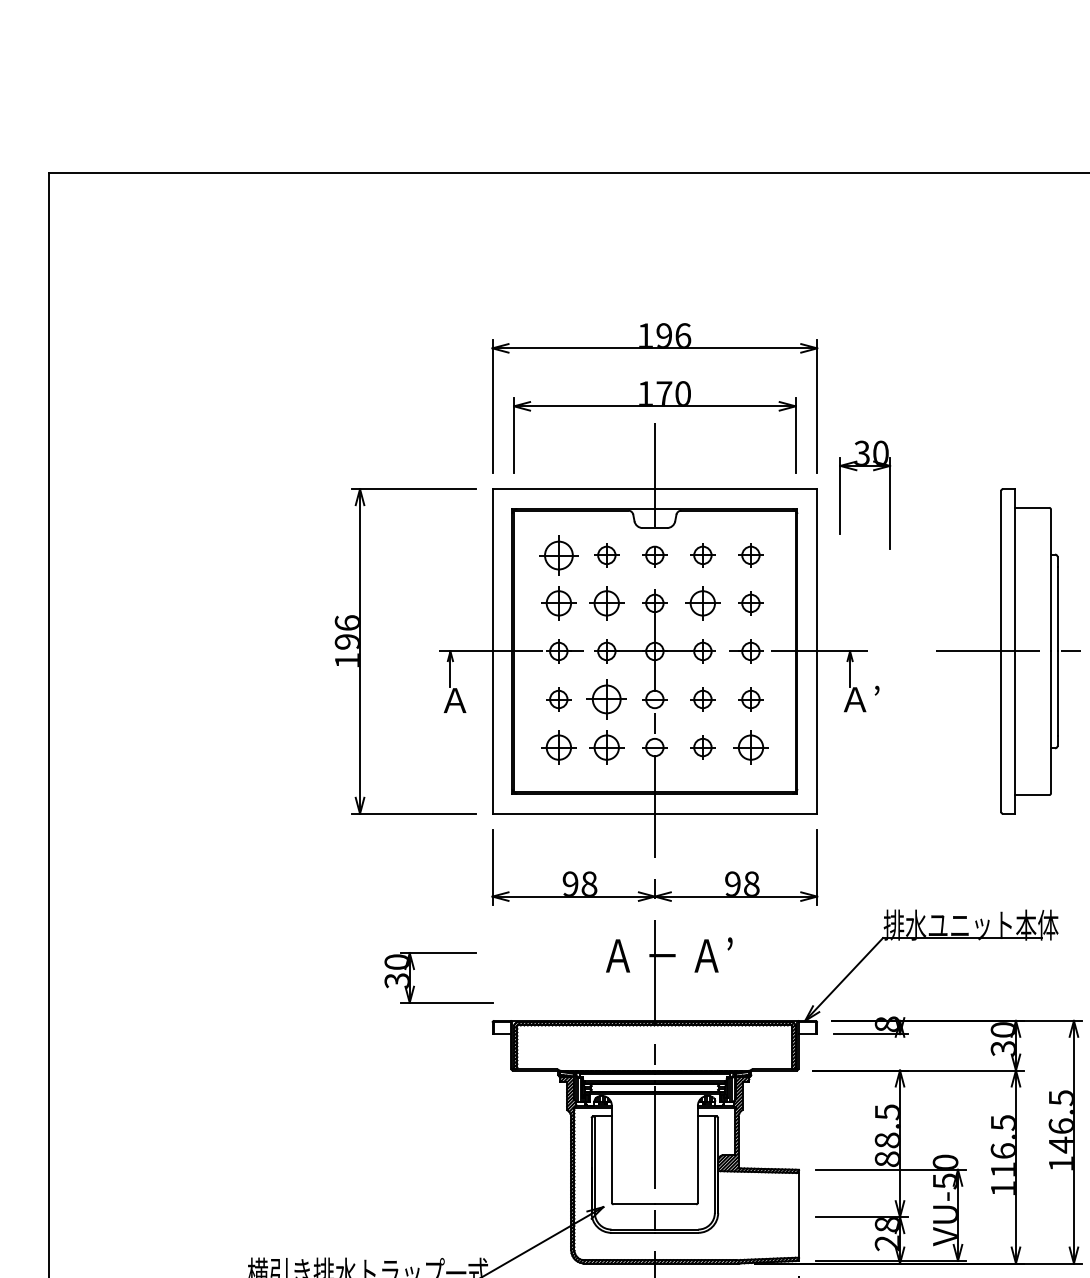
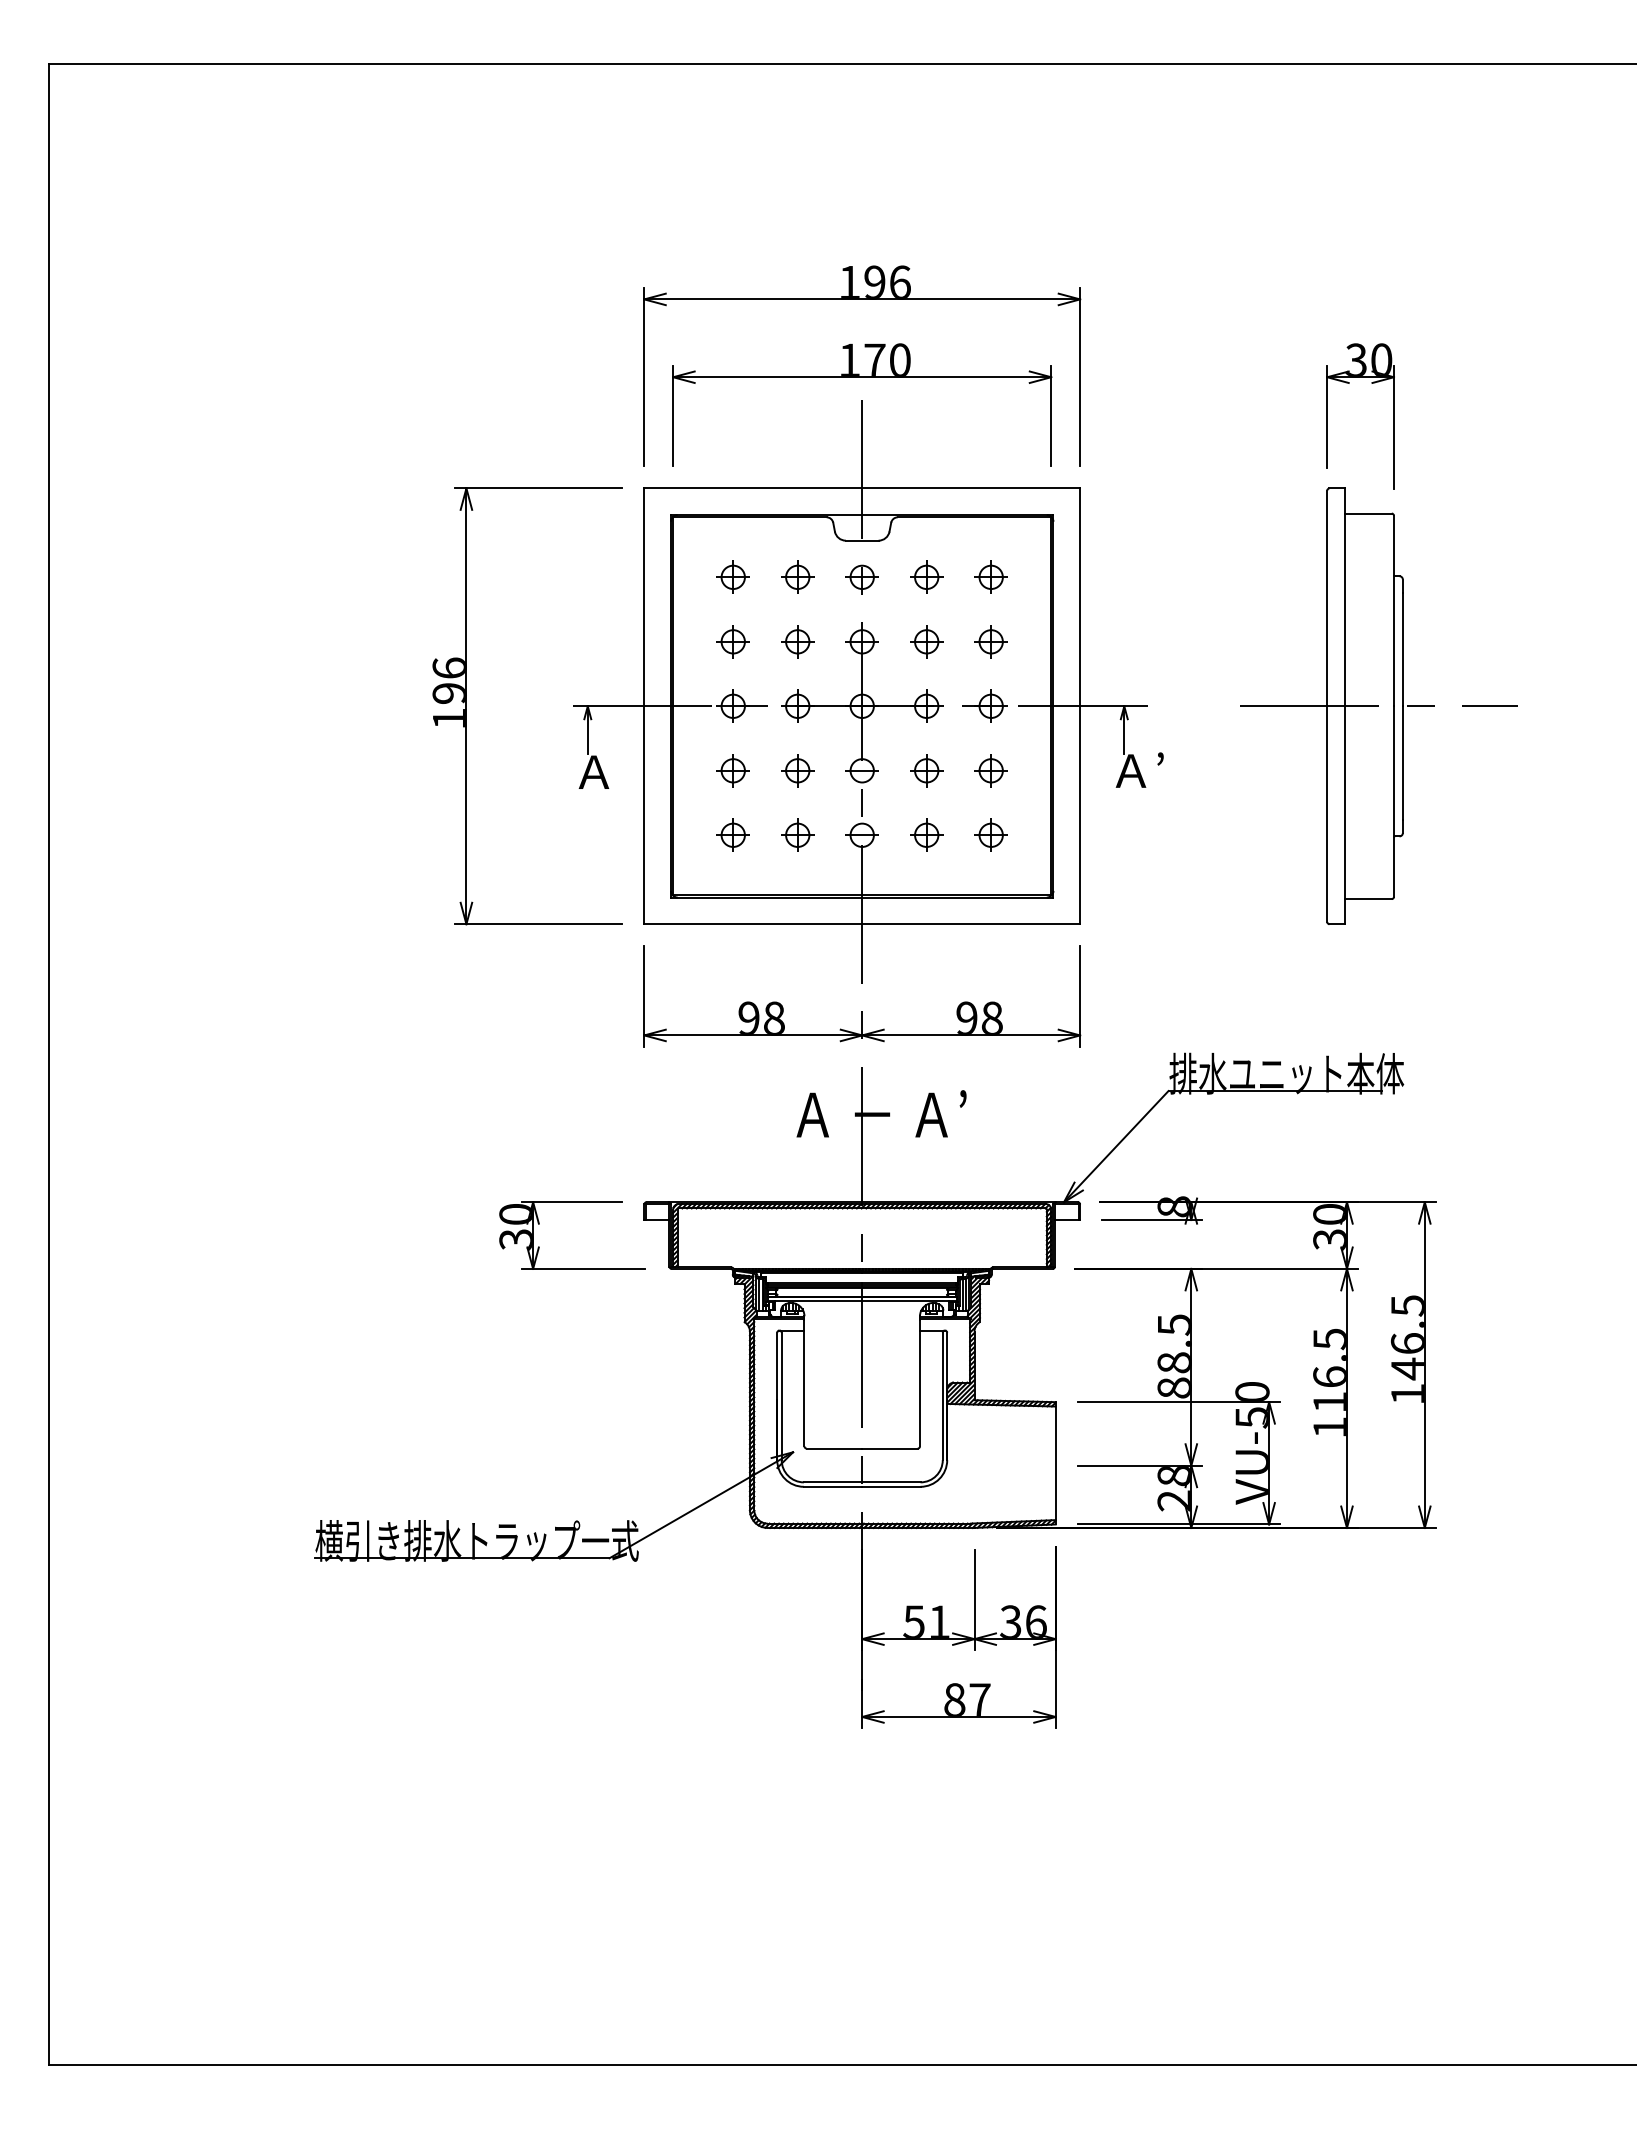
part: (840, 495) -> (1327, 416), moved
part: (558, 554) -> (732, 576), size x0.62
part: (558, 603) -> (732, 641), size x0.71
part: (606, 603) -> (797, 641), size x0.71
part: (702, 603) -> (926, 641), size x0.71
part: (606, 699) -> (797, 770), size x0.62
part: (558, 746) -> (732, 834), size x0.71
part: (606, 746) -> (797, 834), size x0.71
part: (750, 746) -> (990, 834), size x0.71
part: (439, 953) -> (572, 1202), moved

